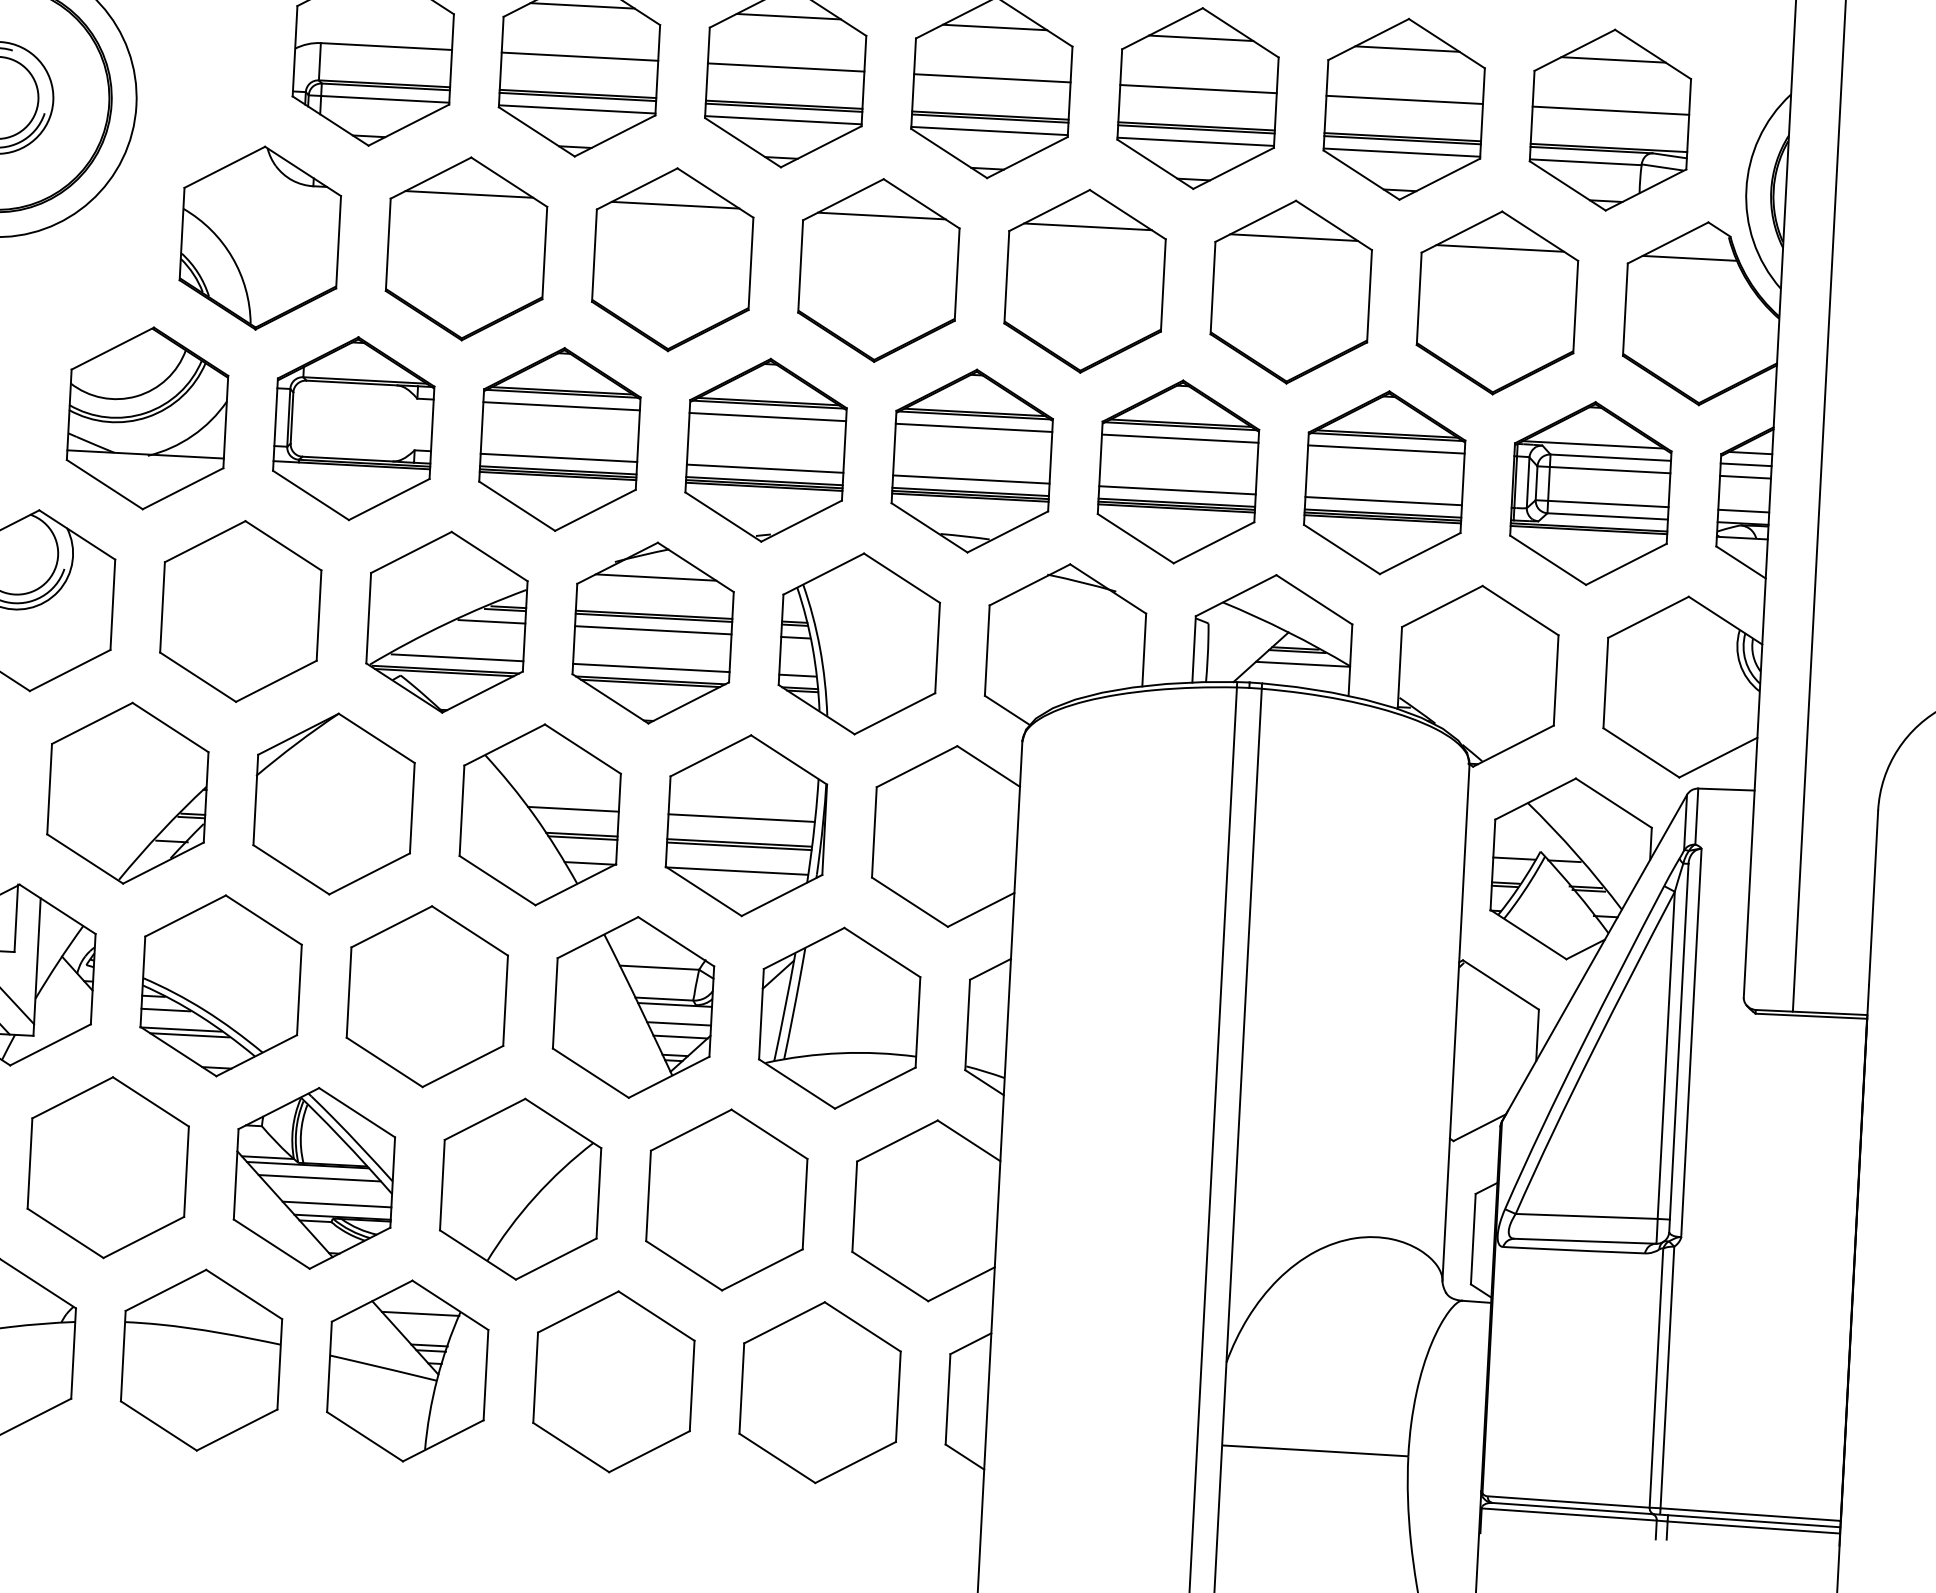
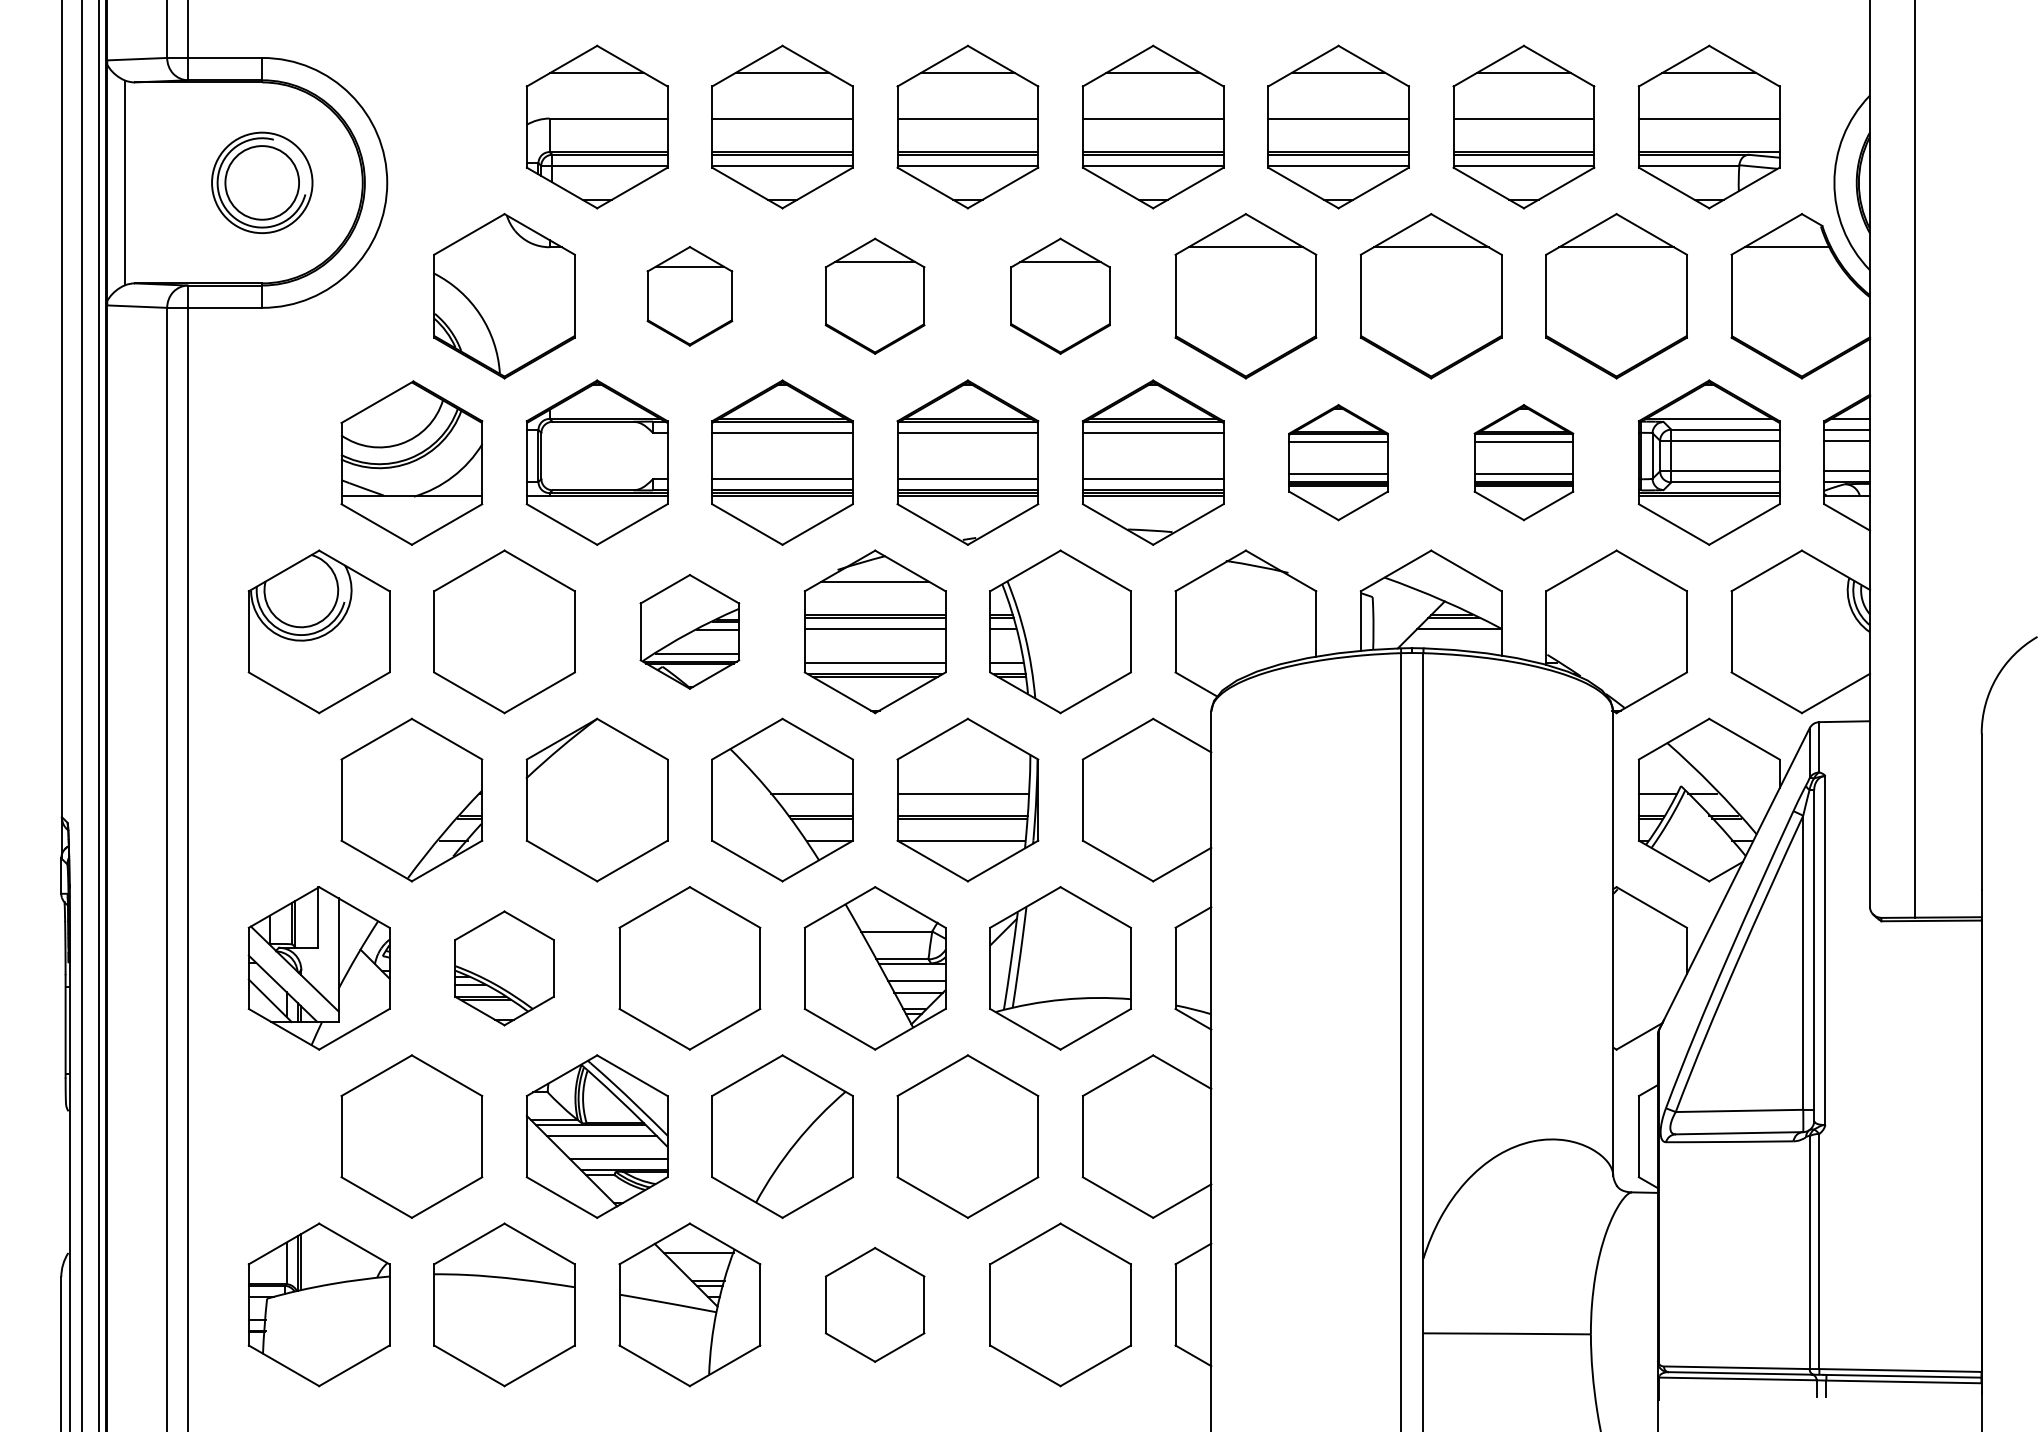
part: (466, 249) -> (689, 296), size x0.6
part: (671, 259) -> (874, 296), size x0.7
part: (878, 270) -> (1060, 296), size x0.7
part: (1178, 471) -> (1338, 462), size x0.7
part: (1384, 482) -> (1523, 462), size x0.7
part: (446, 621) -> (689, 631), size x0.7
part: (221, 985) -> (504, 968), size x0.7
part: (613, 1381) -> (874, 1304), size x0.7

